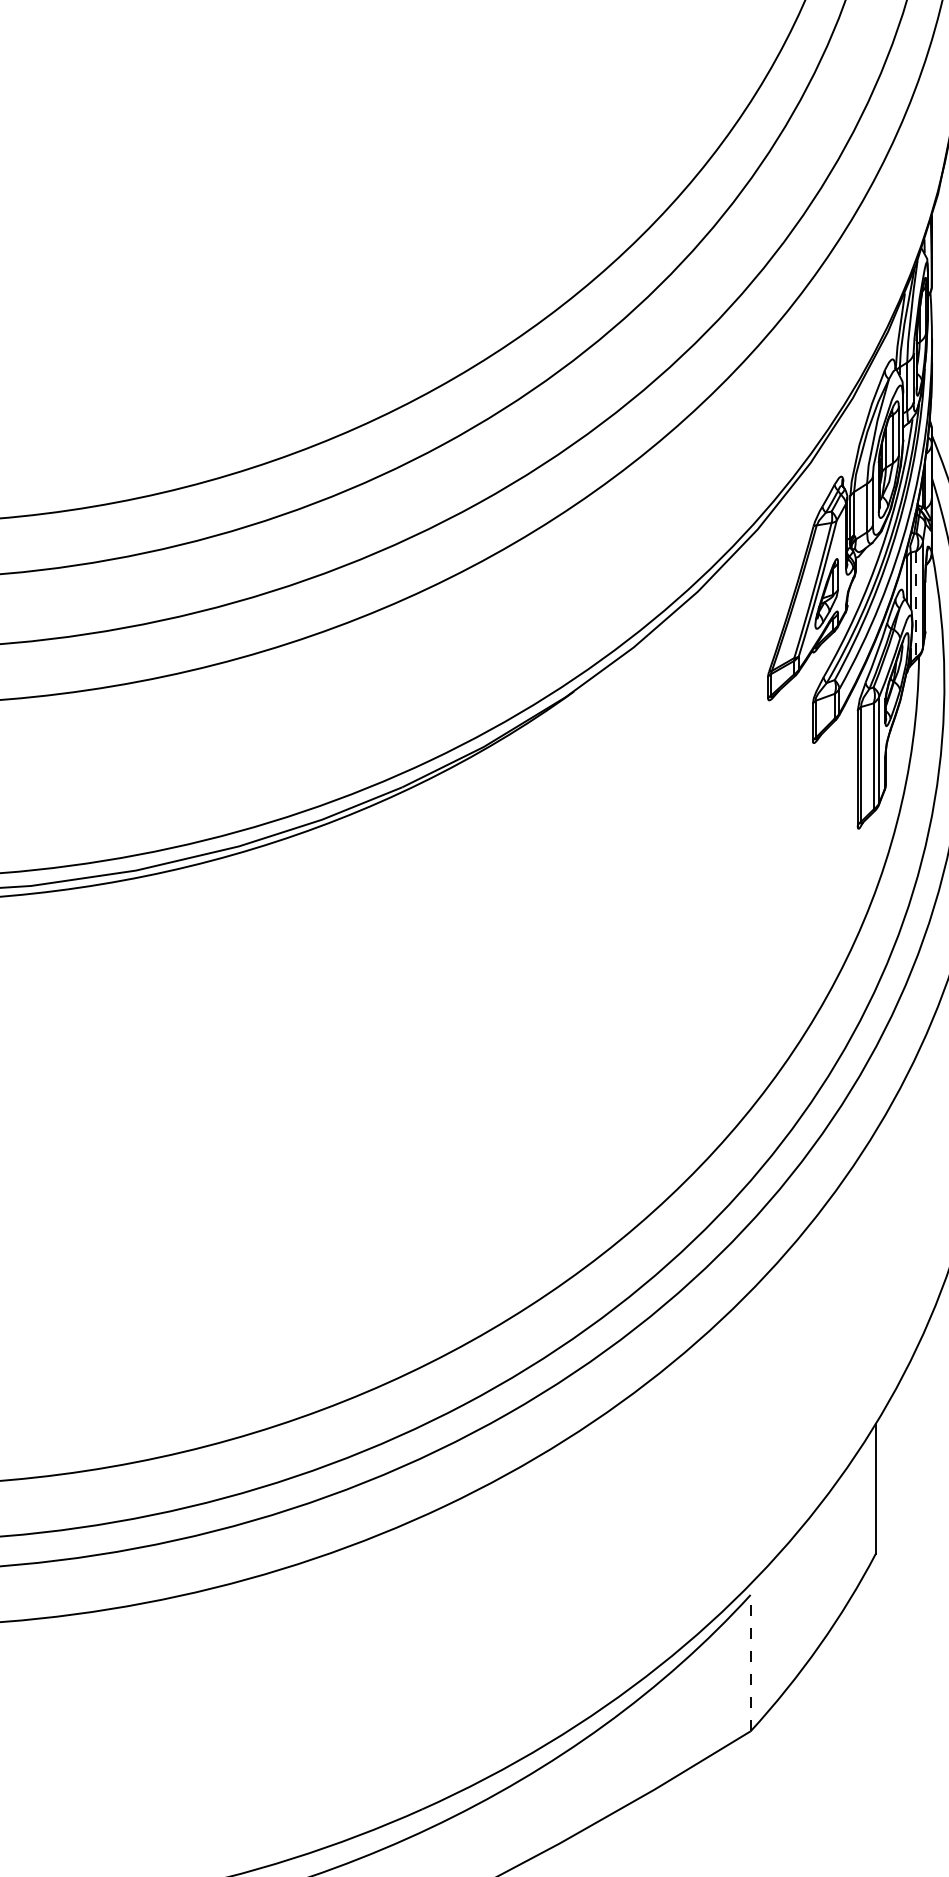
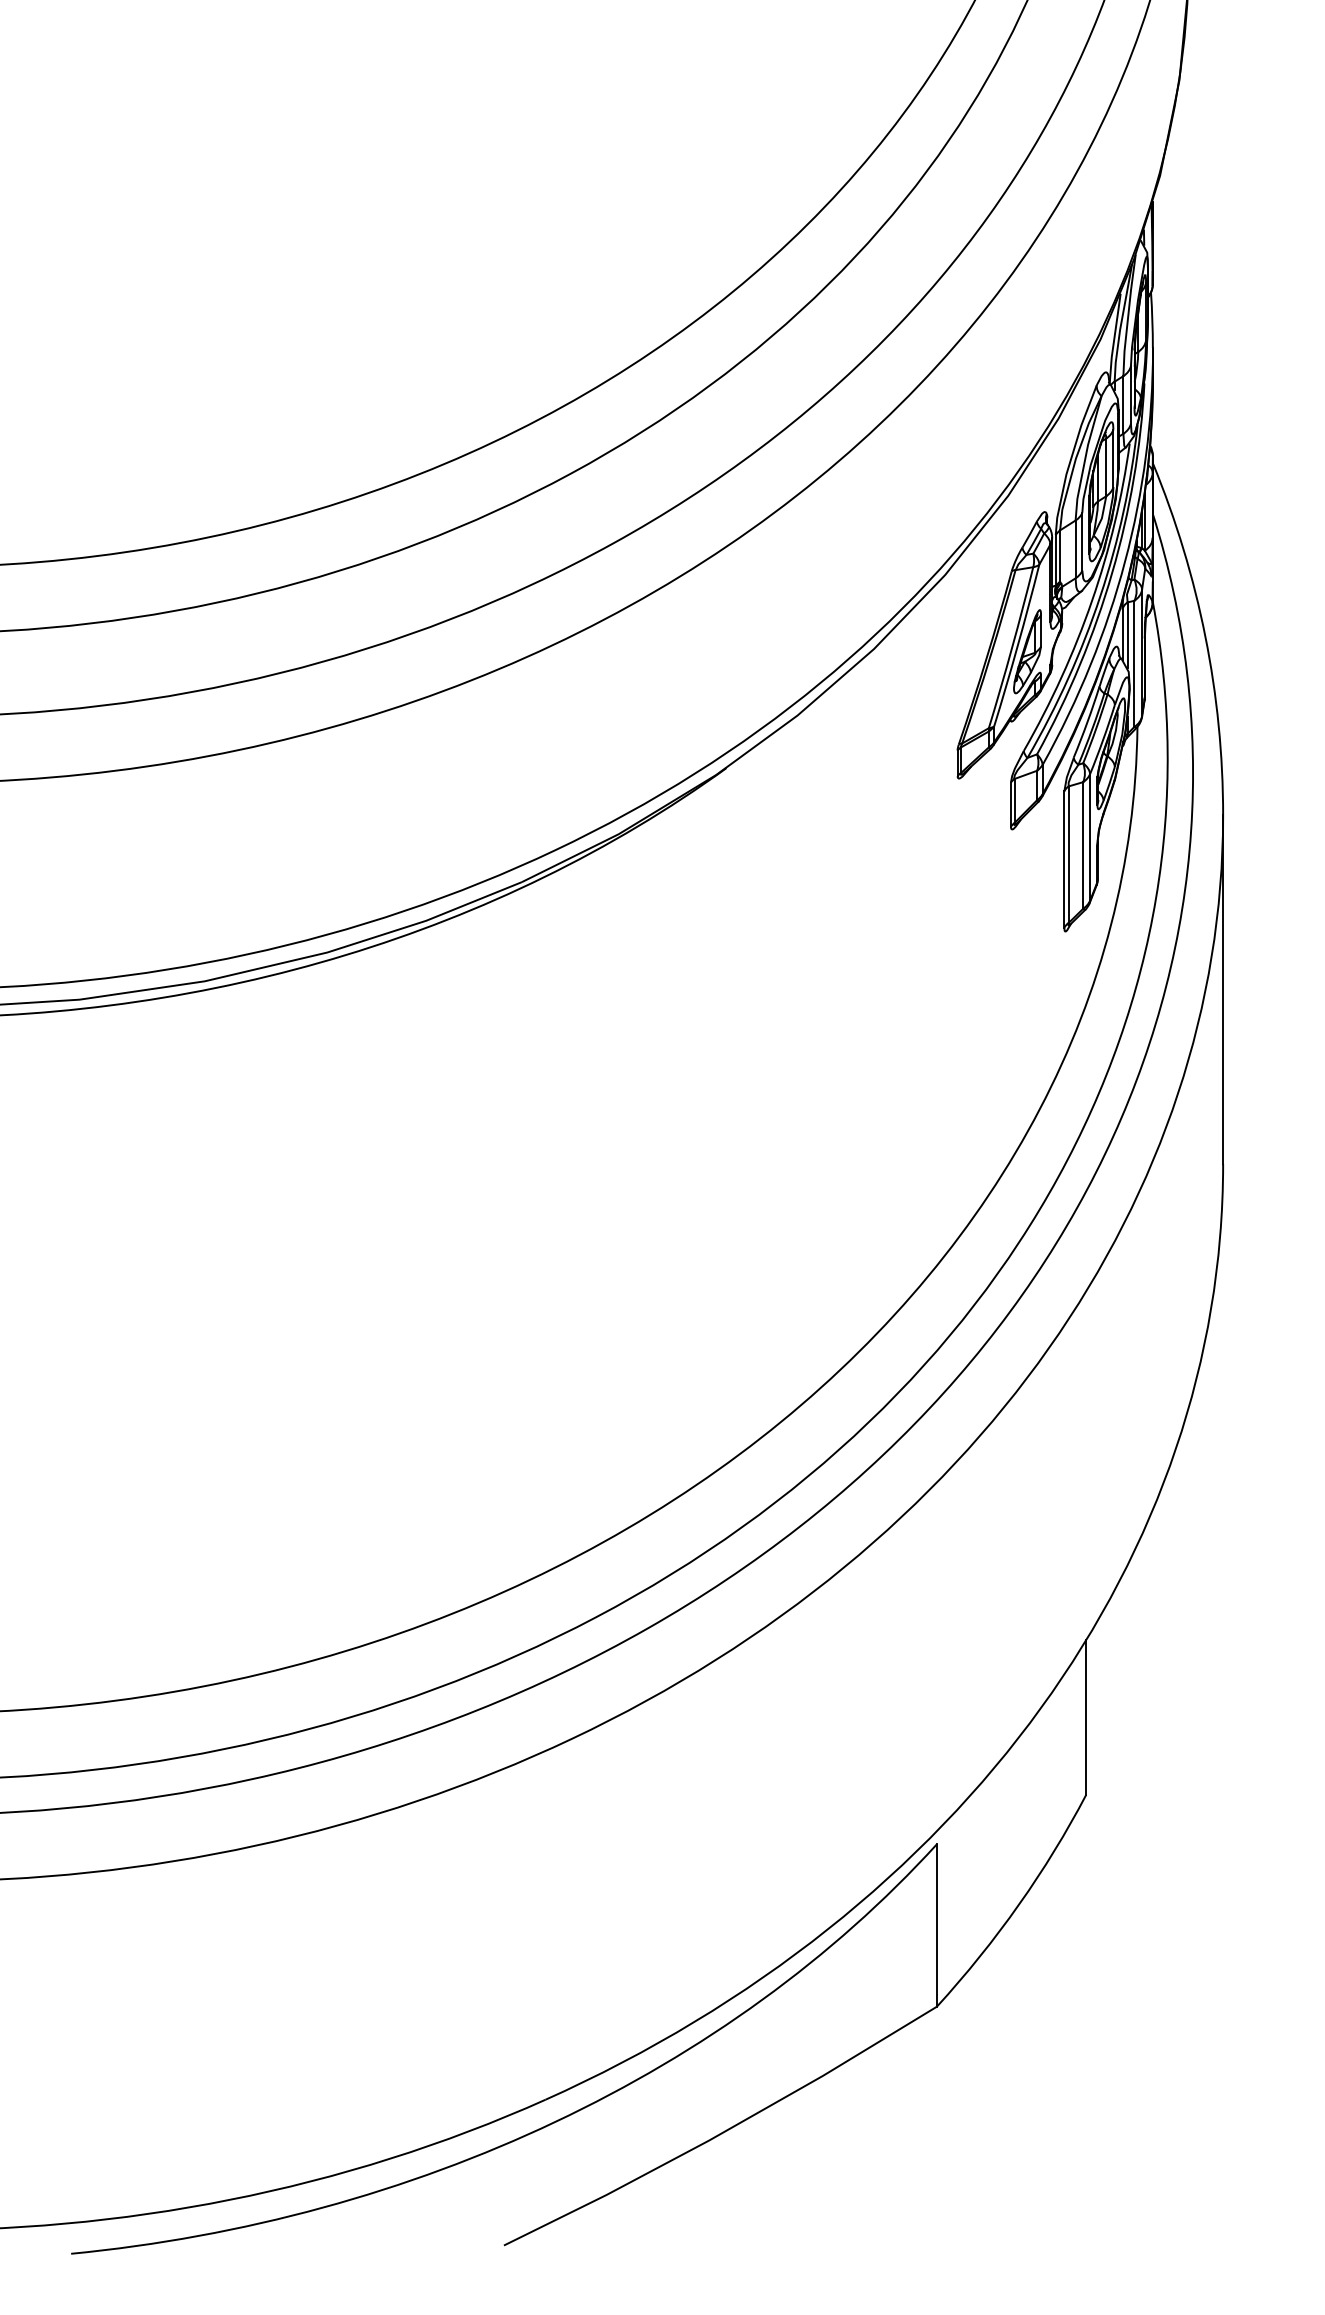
line: (916, 604) -> (1134, 664), dashed -> solid
line: (750, 1663) -> (936, 1925), dashed -> solid

